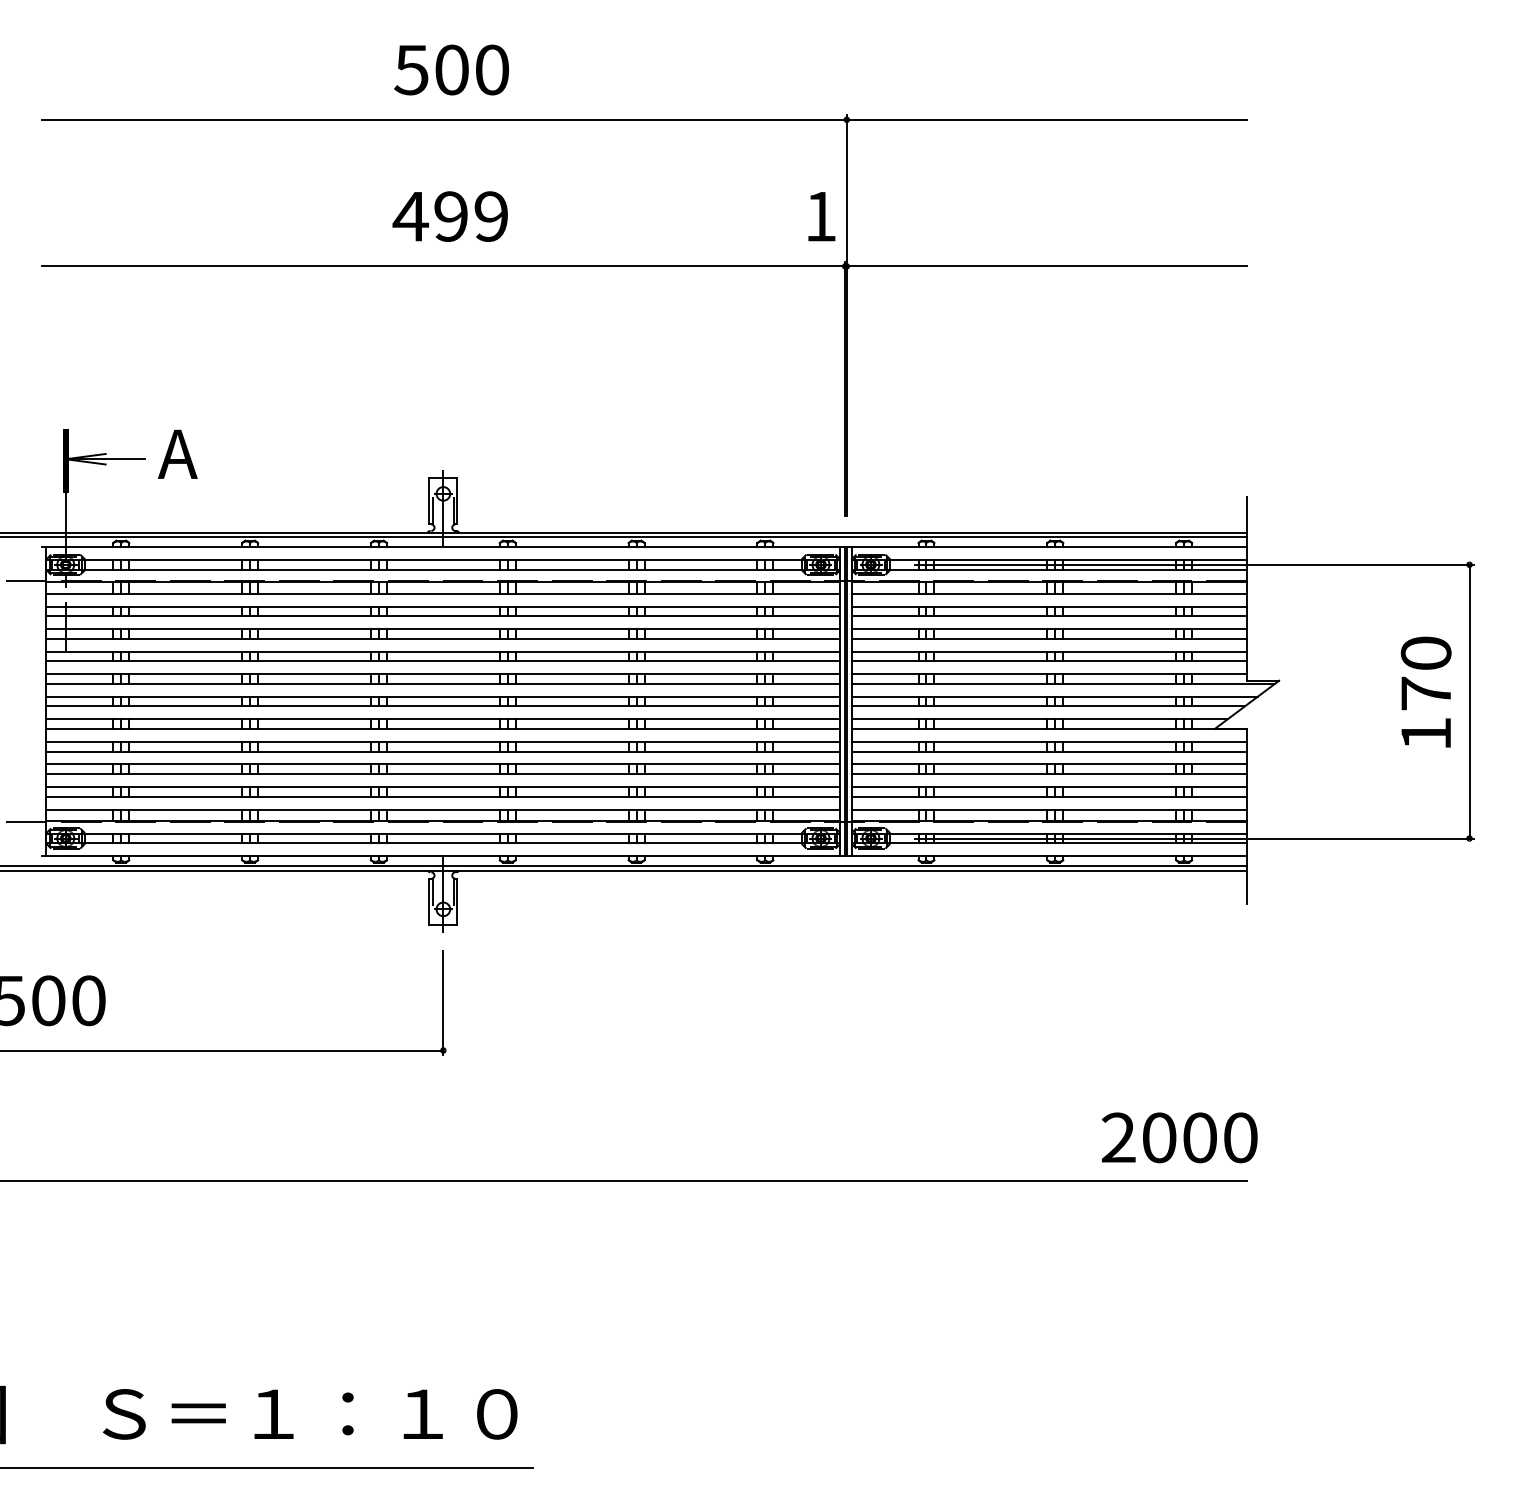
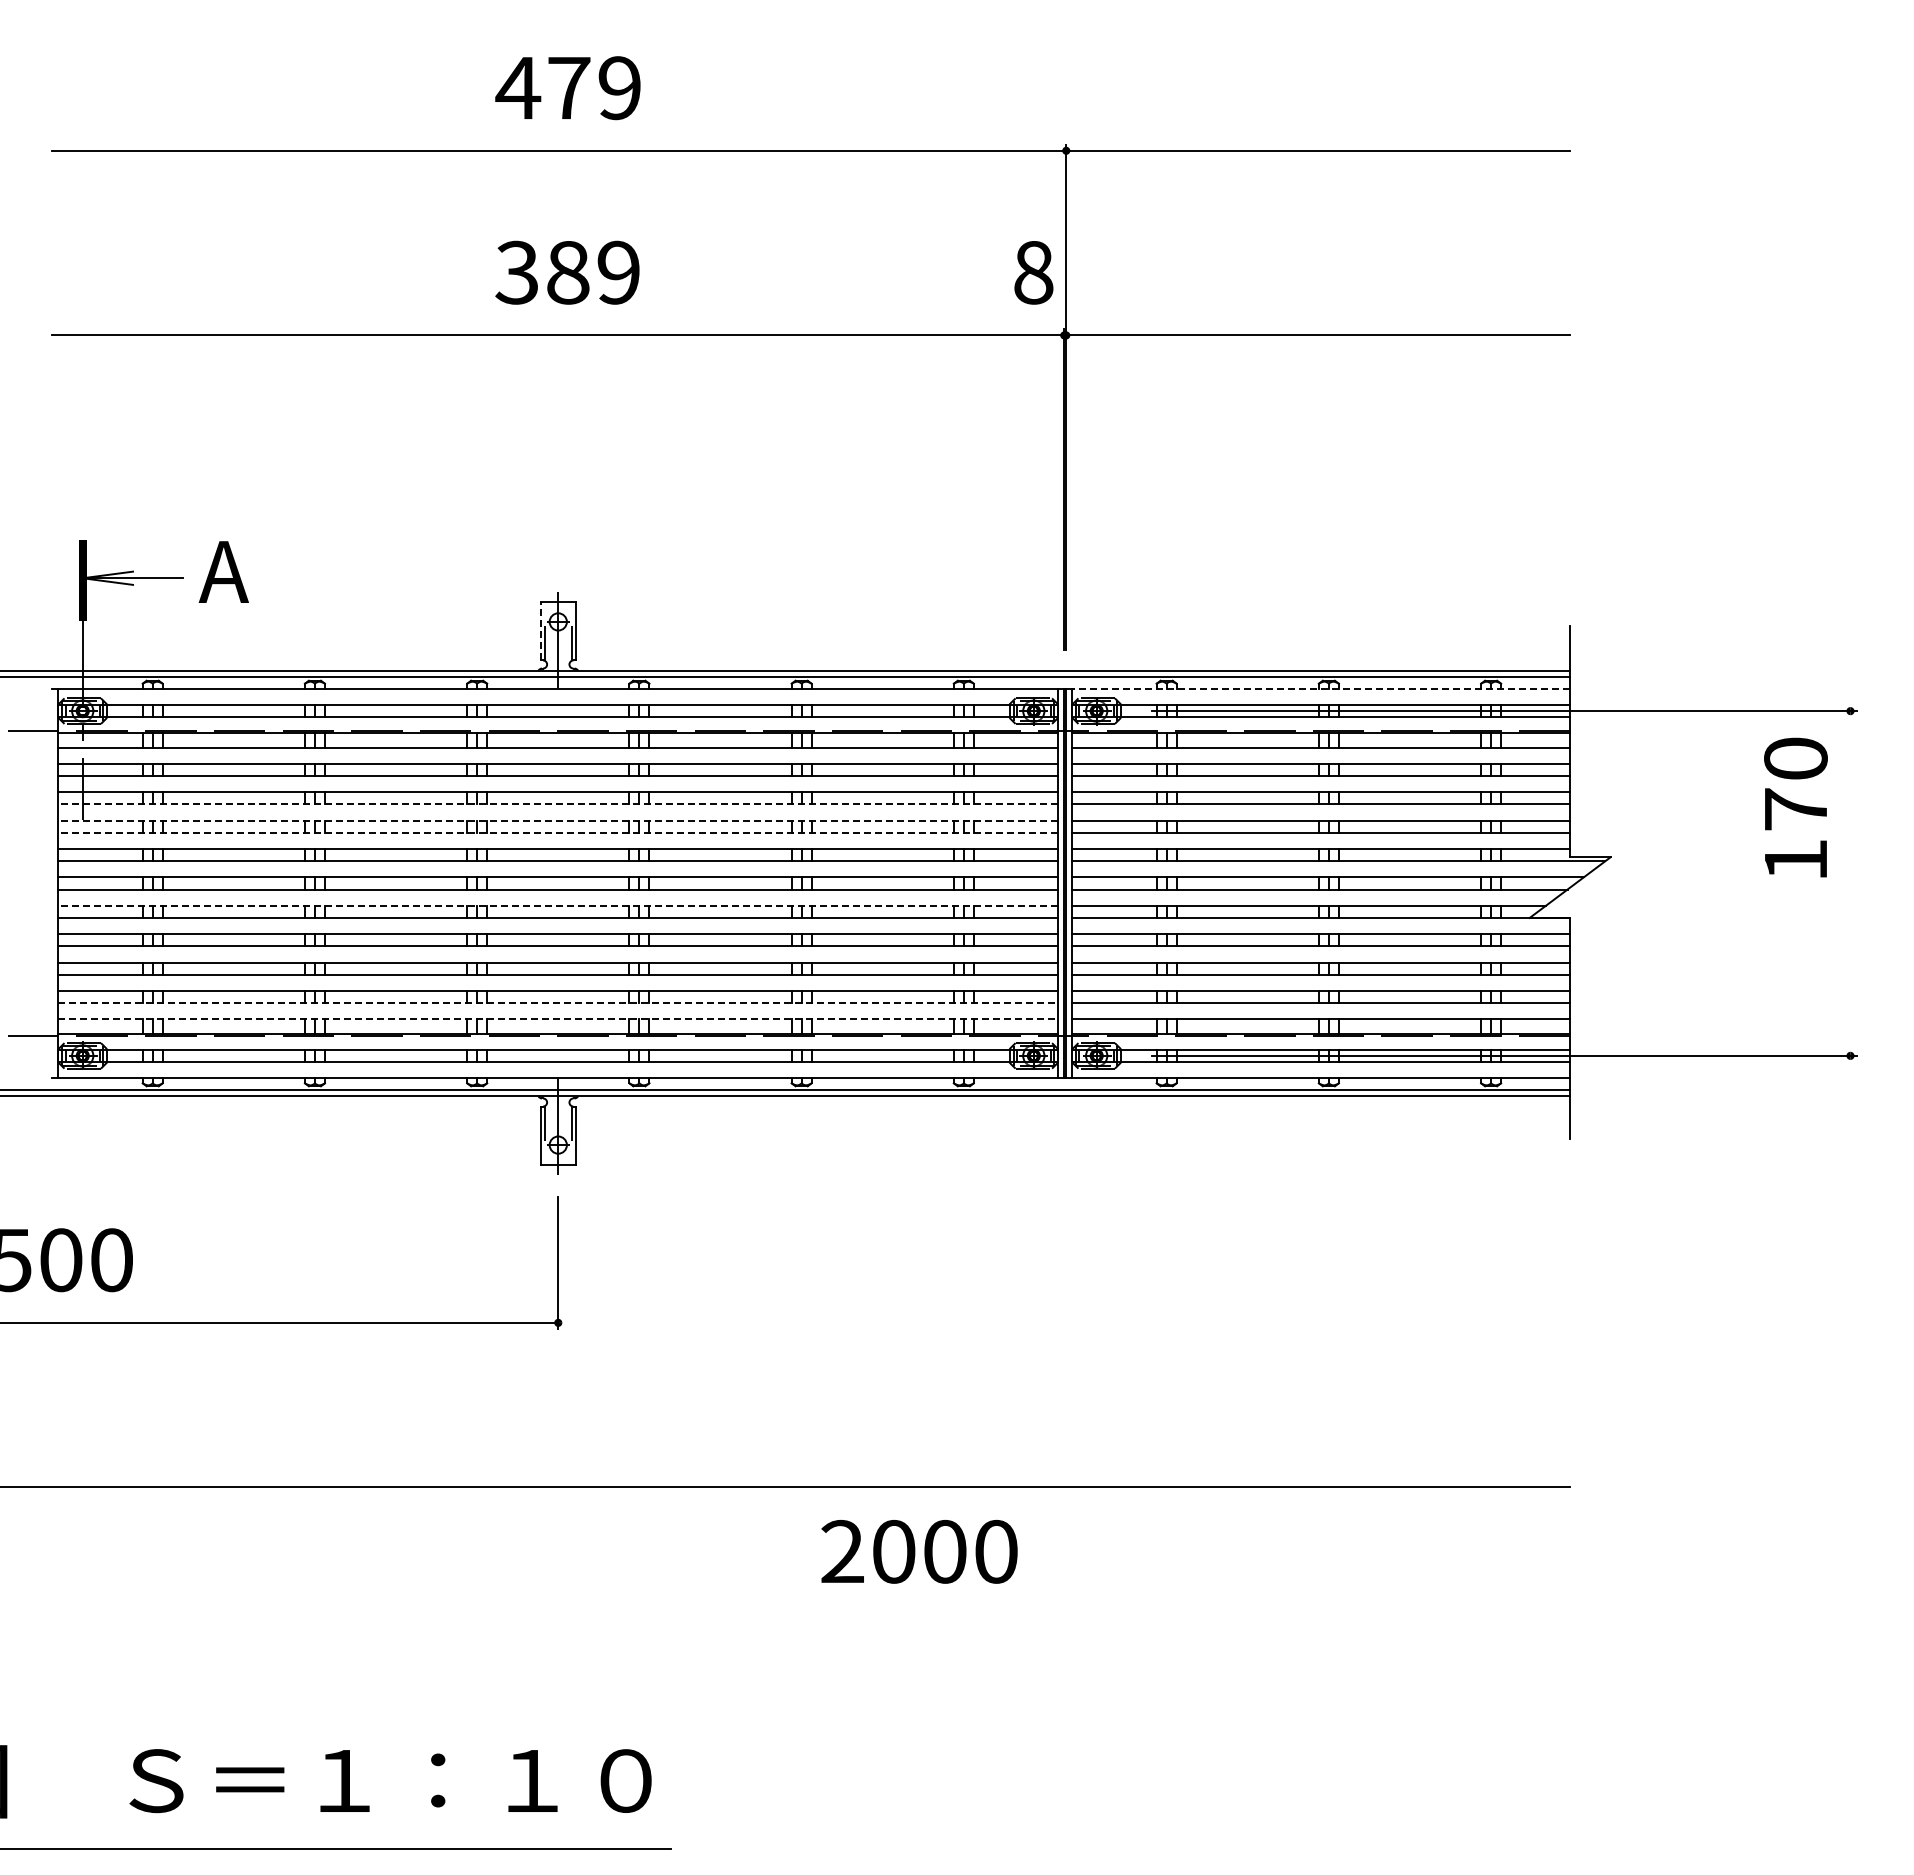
text: (450, 70) -> (567, 88), 500 -> 479
text: (430, 216) -> (541, 272), 499 -> 389
text: (820, 216) -> (1033, 272), 1 -> 8
line: (429, 500) -> (540, 630), solid -> dashed
line: (1049, 546) -> (1321, 688), solid -> dashed
line: (443, 638) -> (558, 804), solid -> dashed
line: (443, 651) -> (558, 820), solid -> dashed
line: (443, 661) -> (558, 832), solid -> dashed
text: (1425, 692) -> (1795, 807), moved
line: (1469, 701) -> (1850, 883), removed
line: (443, 719) -> (558, 905), solid -> dashed
line: (443, 796) -> (558, 1003), solid -> dashed
line: (443, 809) -> (558, 1019), solid -> dashed
text: (1179, 1137) -> (919, 1551), moved

